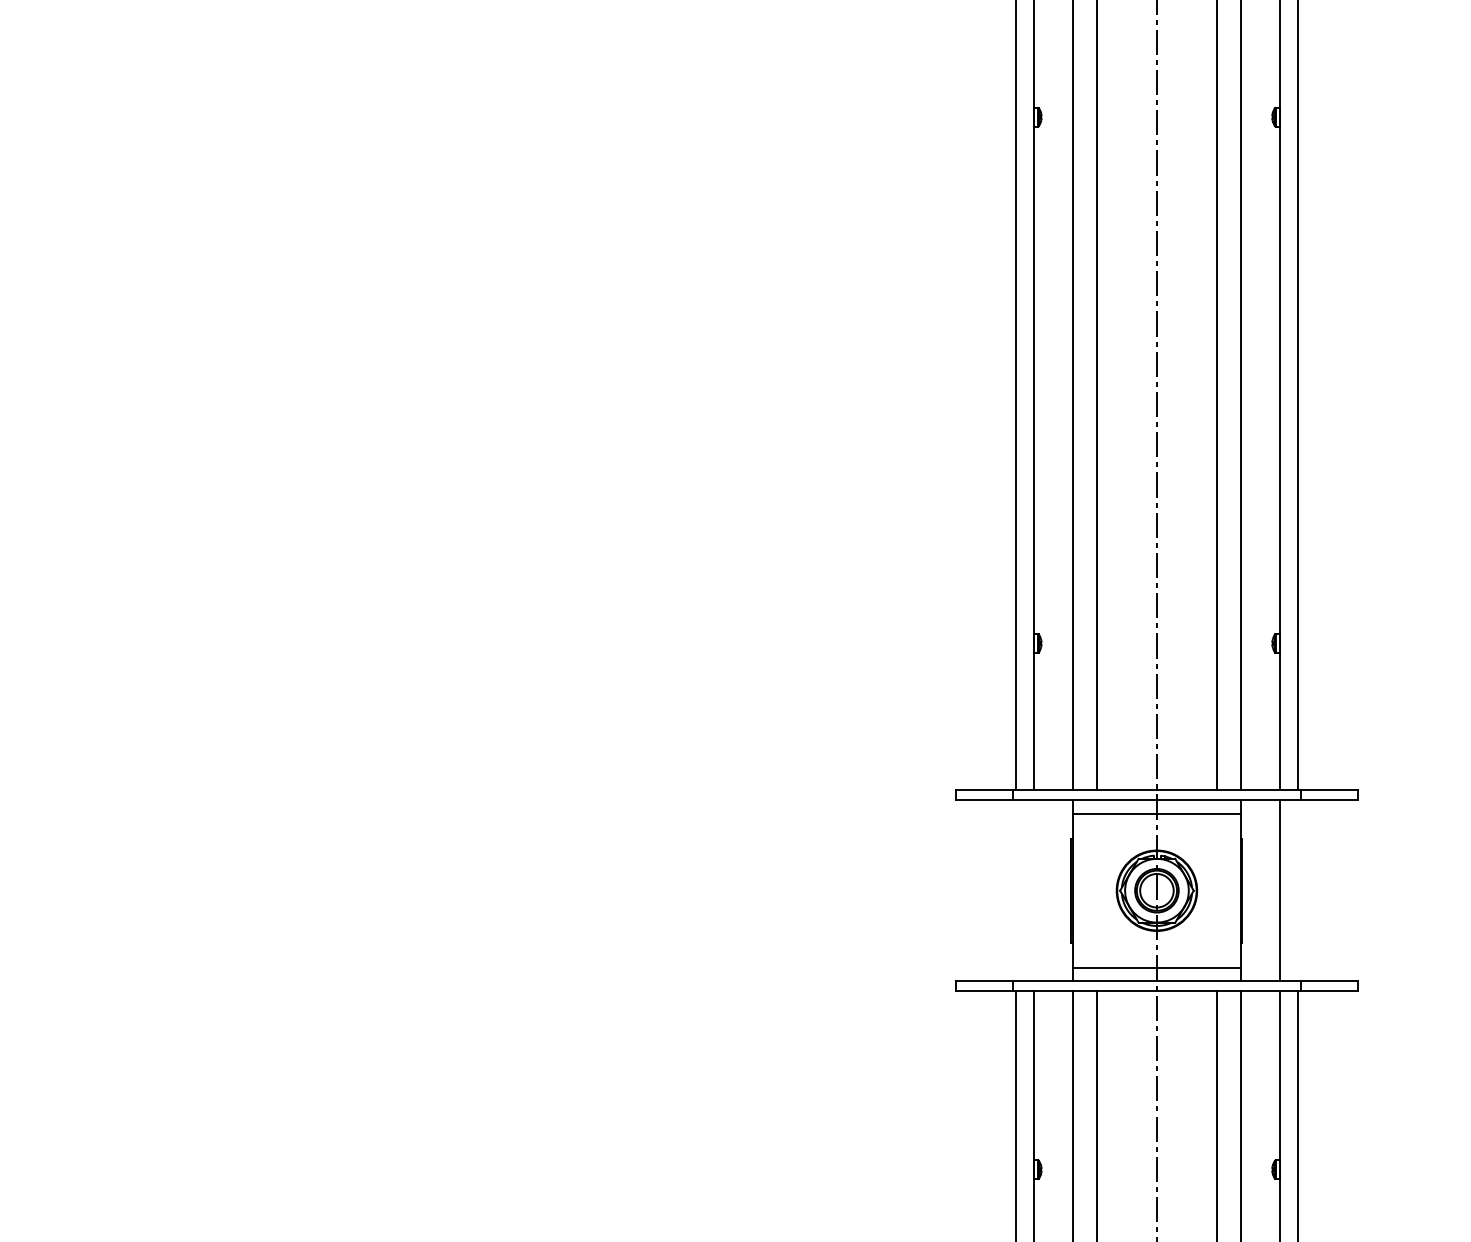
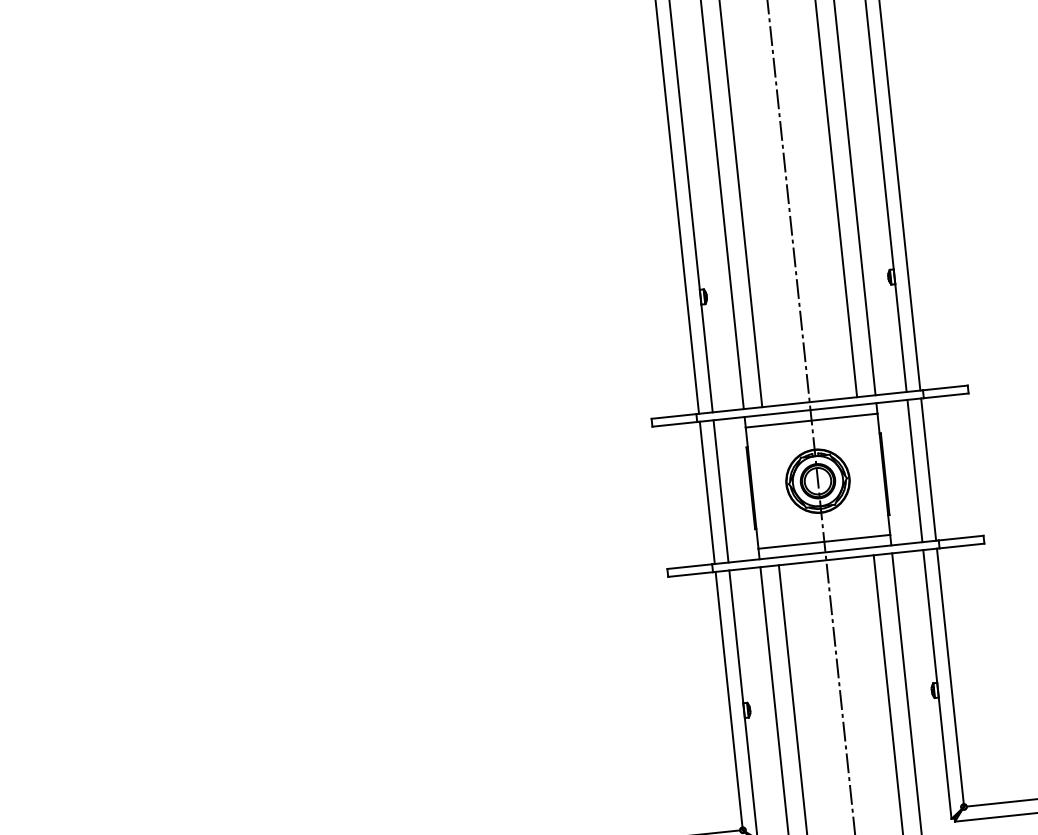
line: (1016, 890) -> (707, 492), added
line: (1033, 890) -> (721, 491), added
line: (1297, 890) -> (928, 469), added

